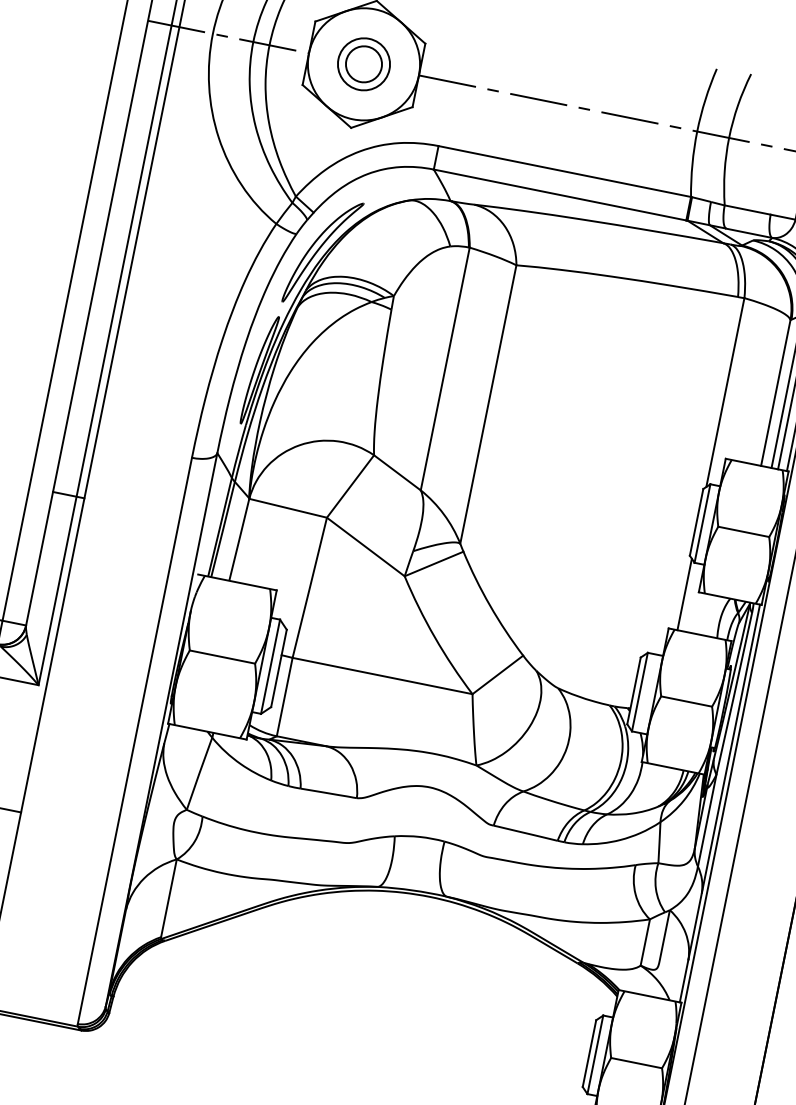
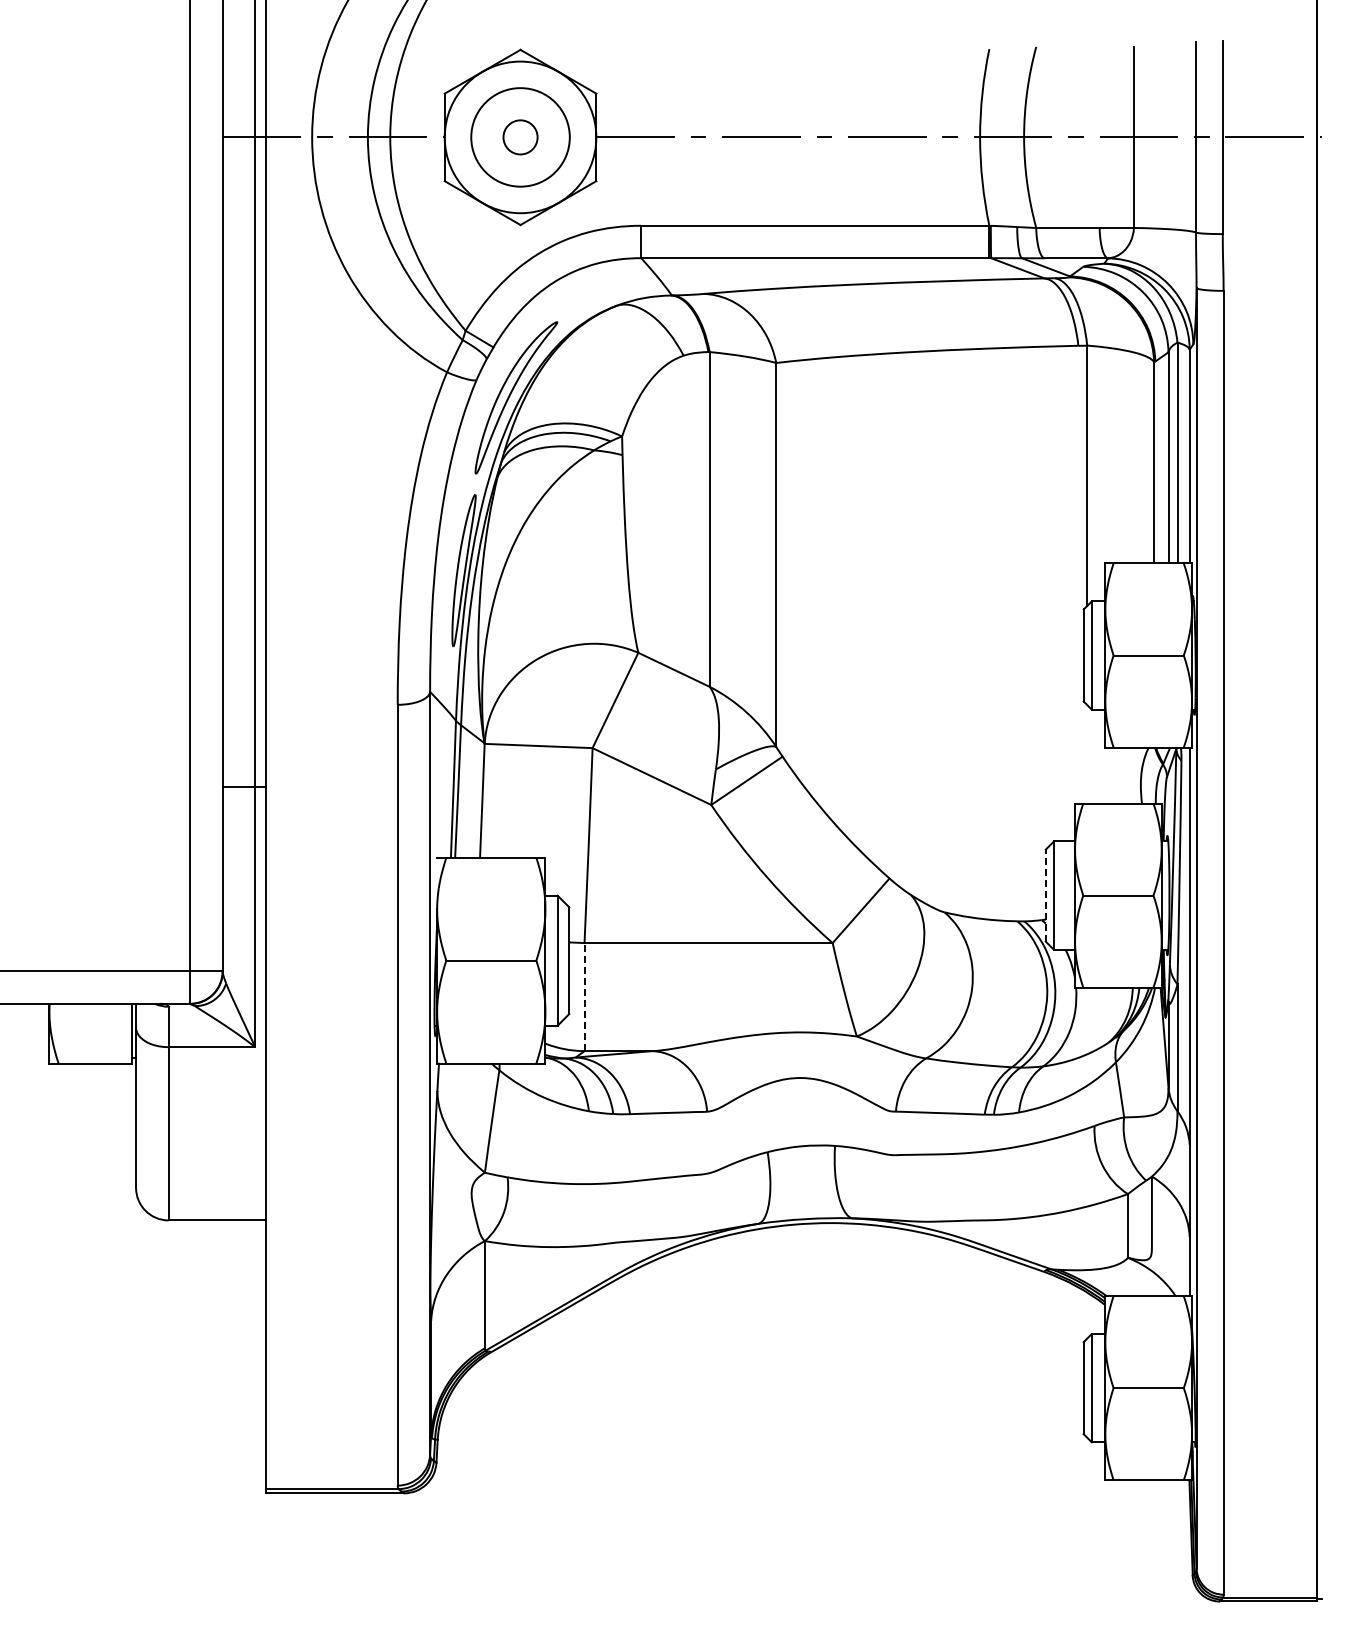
circle: (363, 64) -> (520, 137), size x0.7
circle: (363, 64) -> (520, 137), size x1.4
line: (684, 594) -> (1087, 754), removed
line: (633, 690) -> (1045, 895), solid -> dashed
line: (284, 696) -> (584, 996), solid -> dashed

